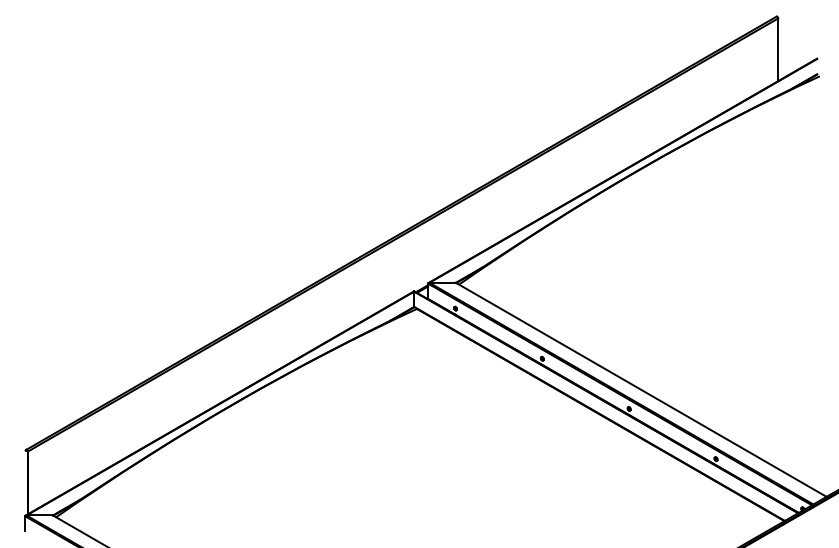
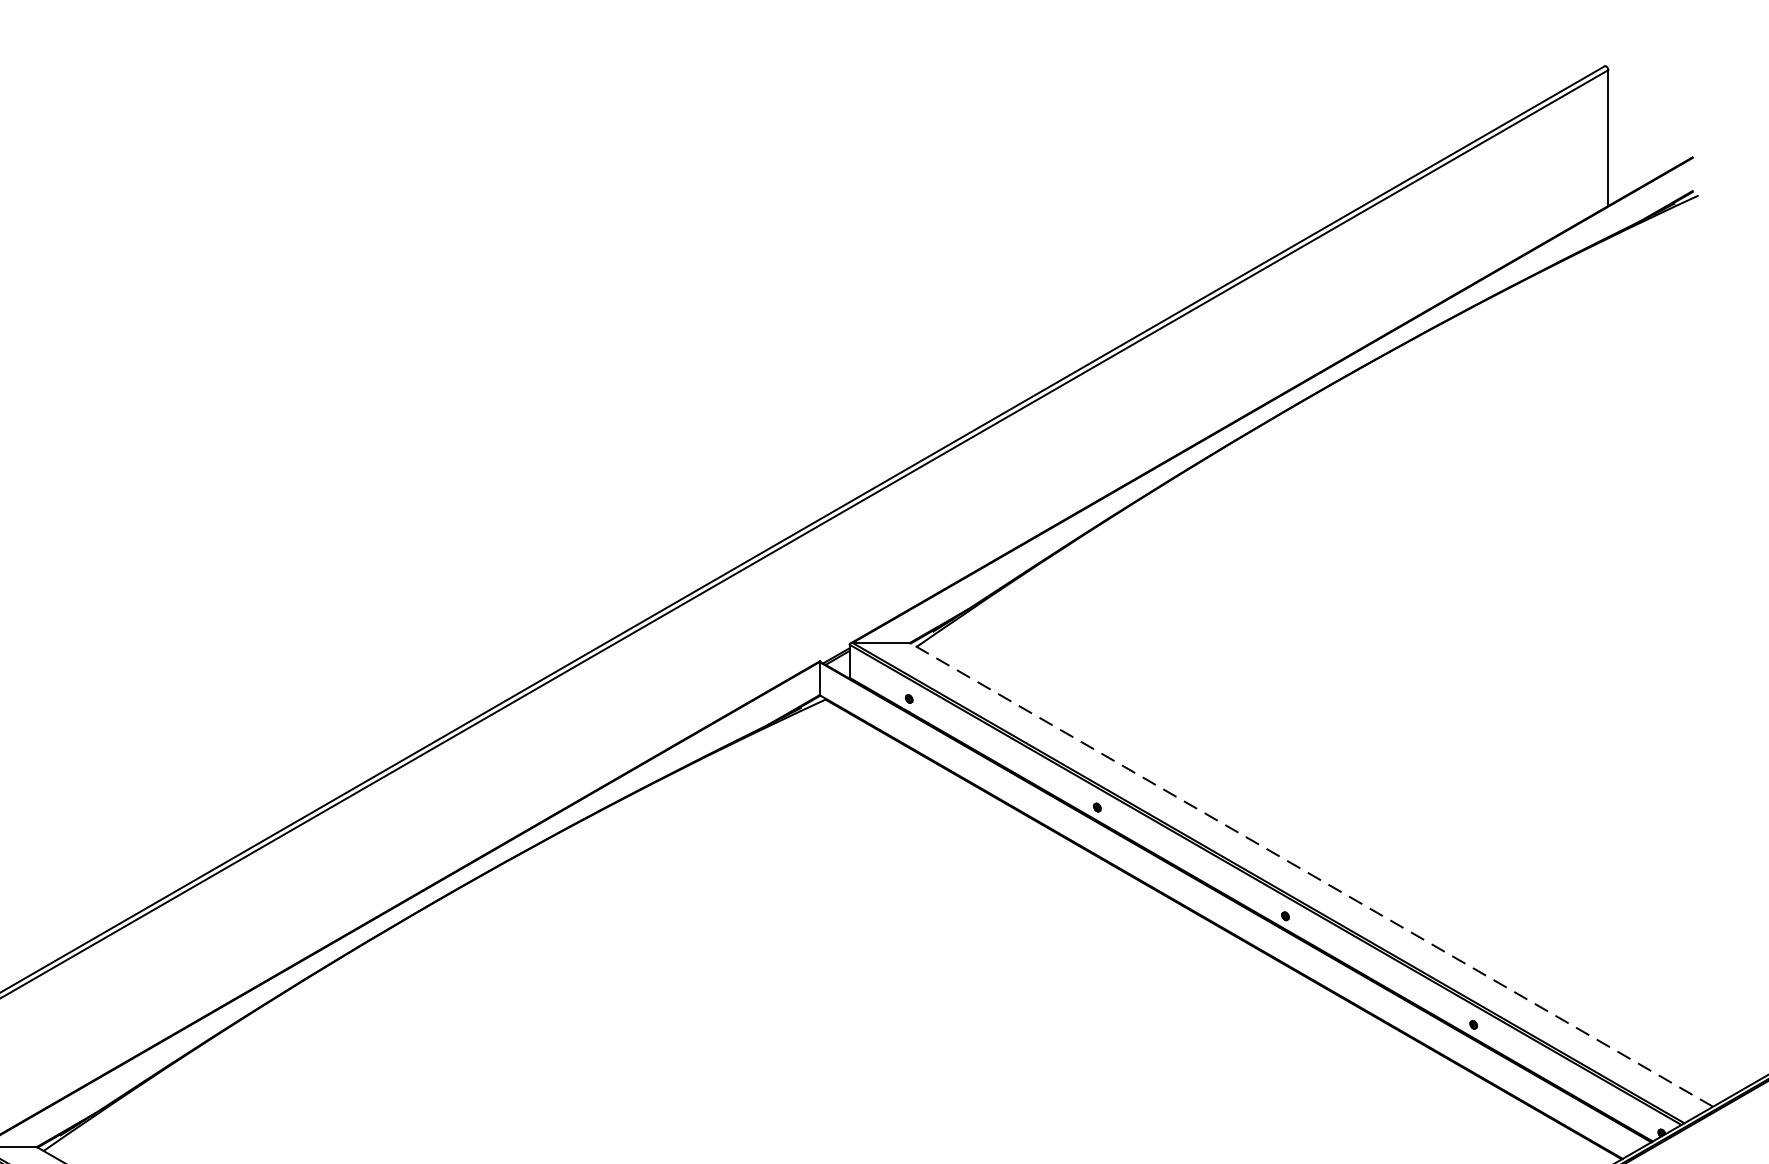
line: (640, 389) -> (1309, 874), solid -> dashed

